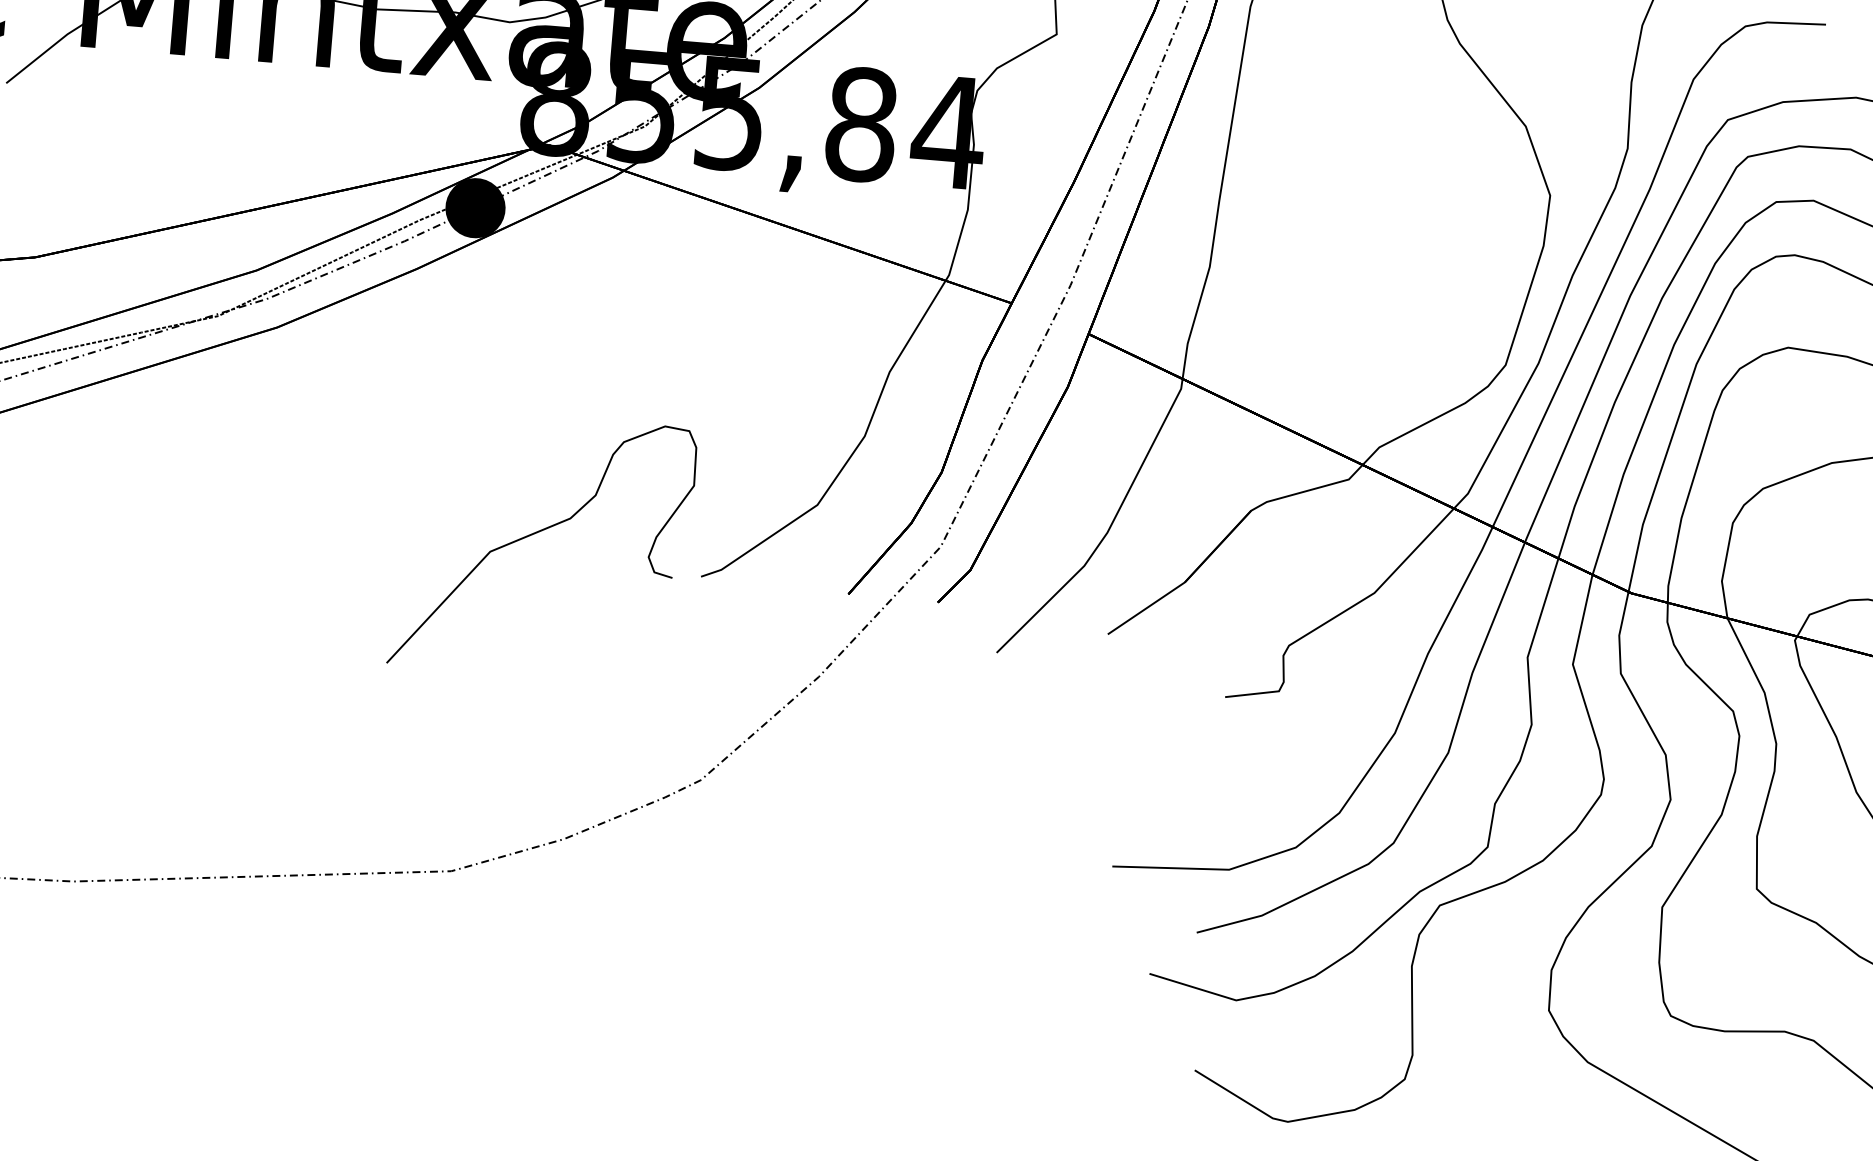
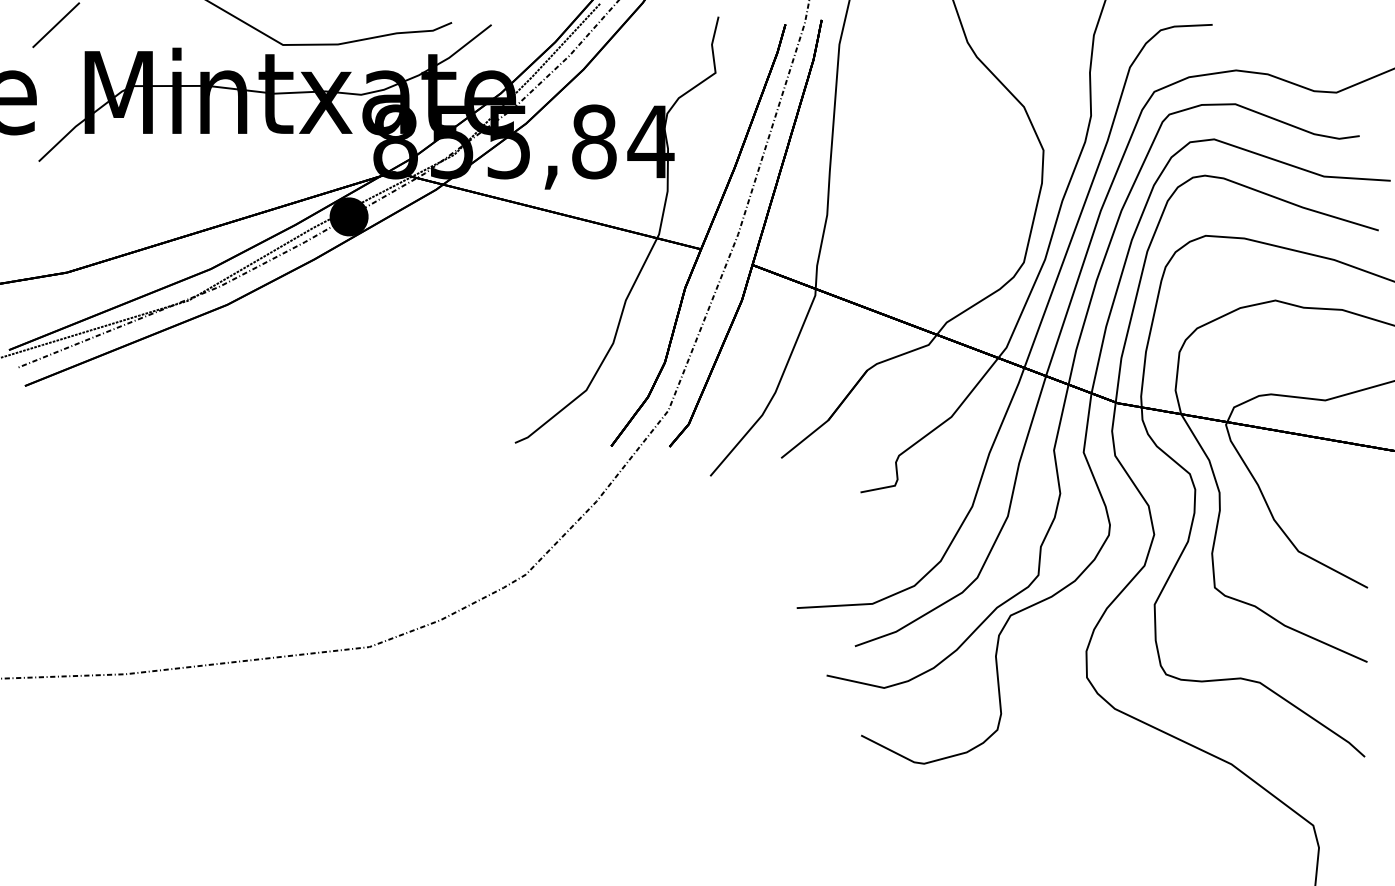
curve: (536, 534) -> (406, 424), removed

